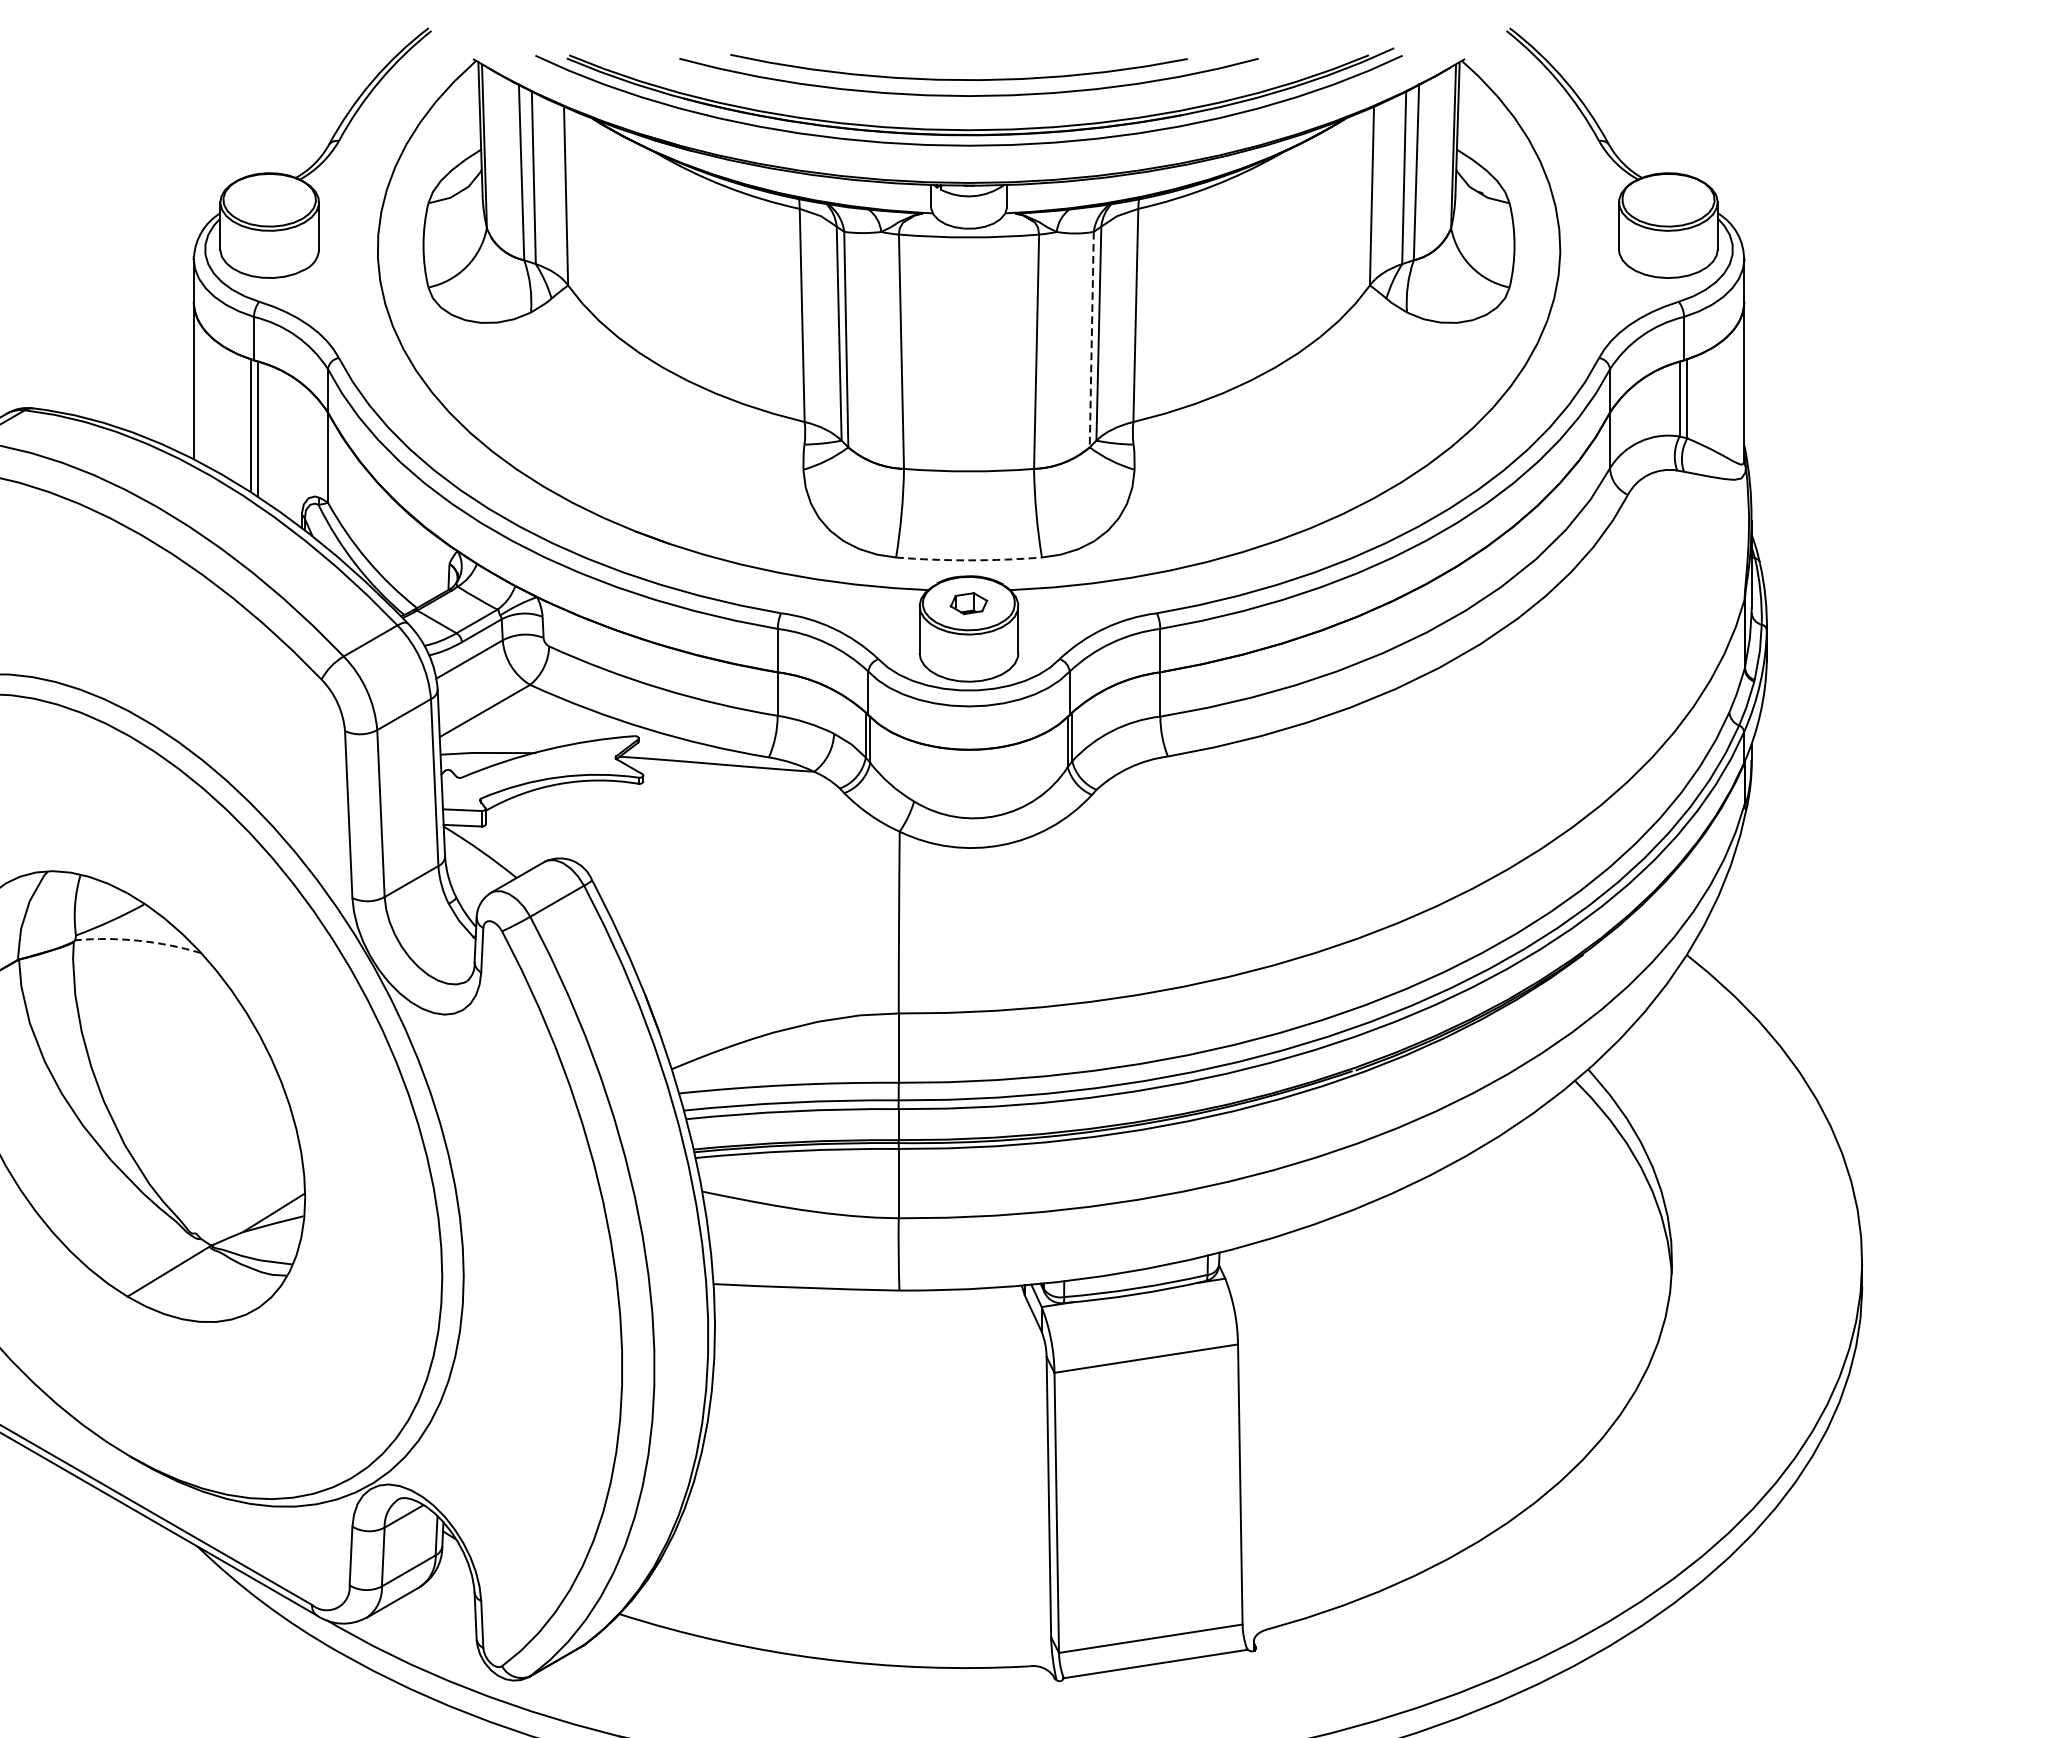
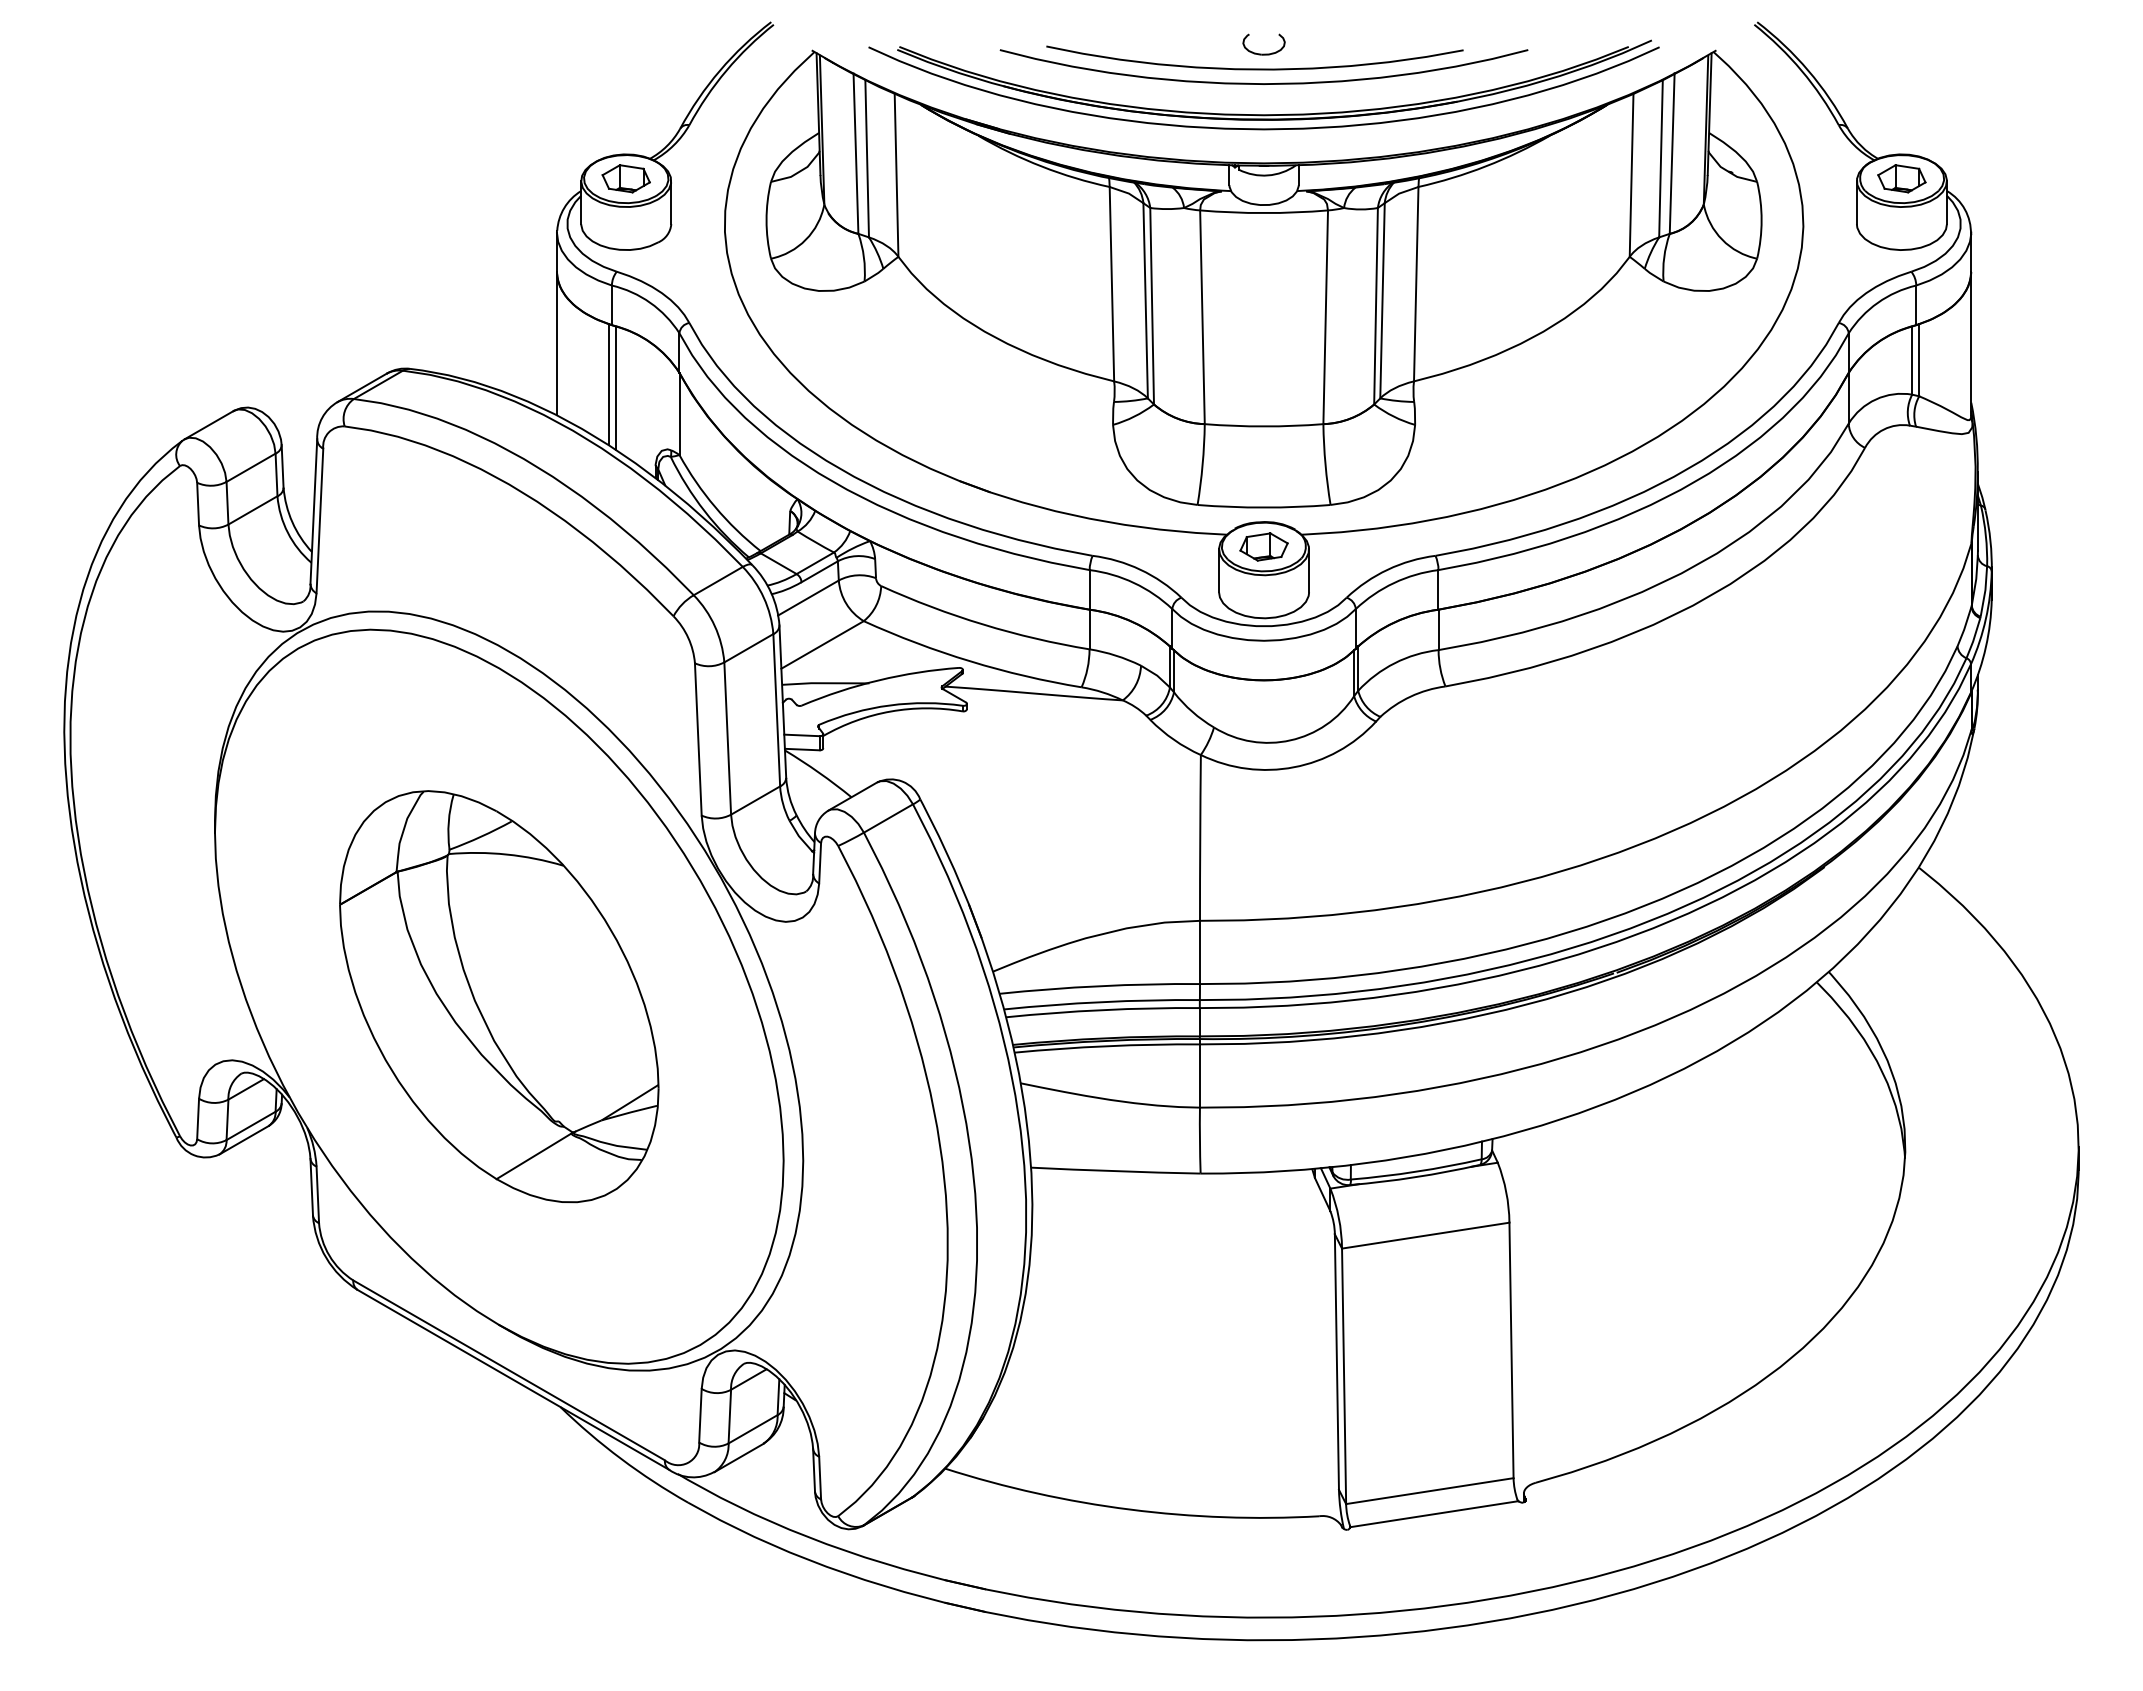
part: (968, 62) -> (1263, 53), added
part: (268, 199) -> (625, 178), added
part: (1667, 199) -> (1901, 178), added
line: (1092, 339) -> (1376, 306), dashed -> solid
arc: (969, 560) -> (1264, 507), dashed -> solid
part: (968, 603) -> (1263, 546), size x1.43
arc: (138, 940) -> (506, 854), dashed -> solid

